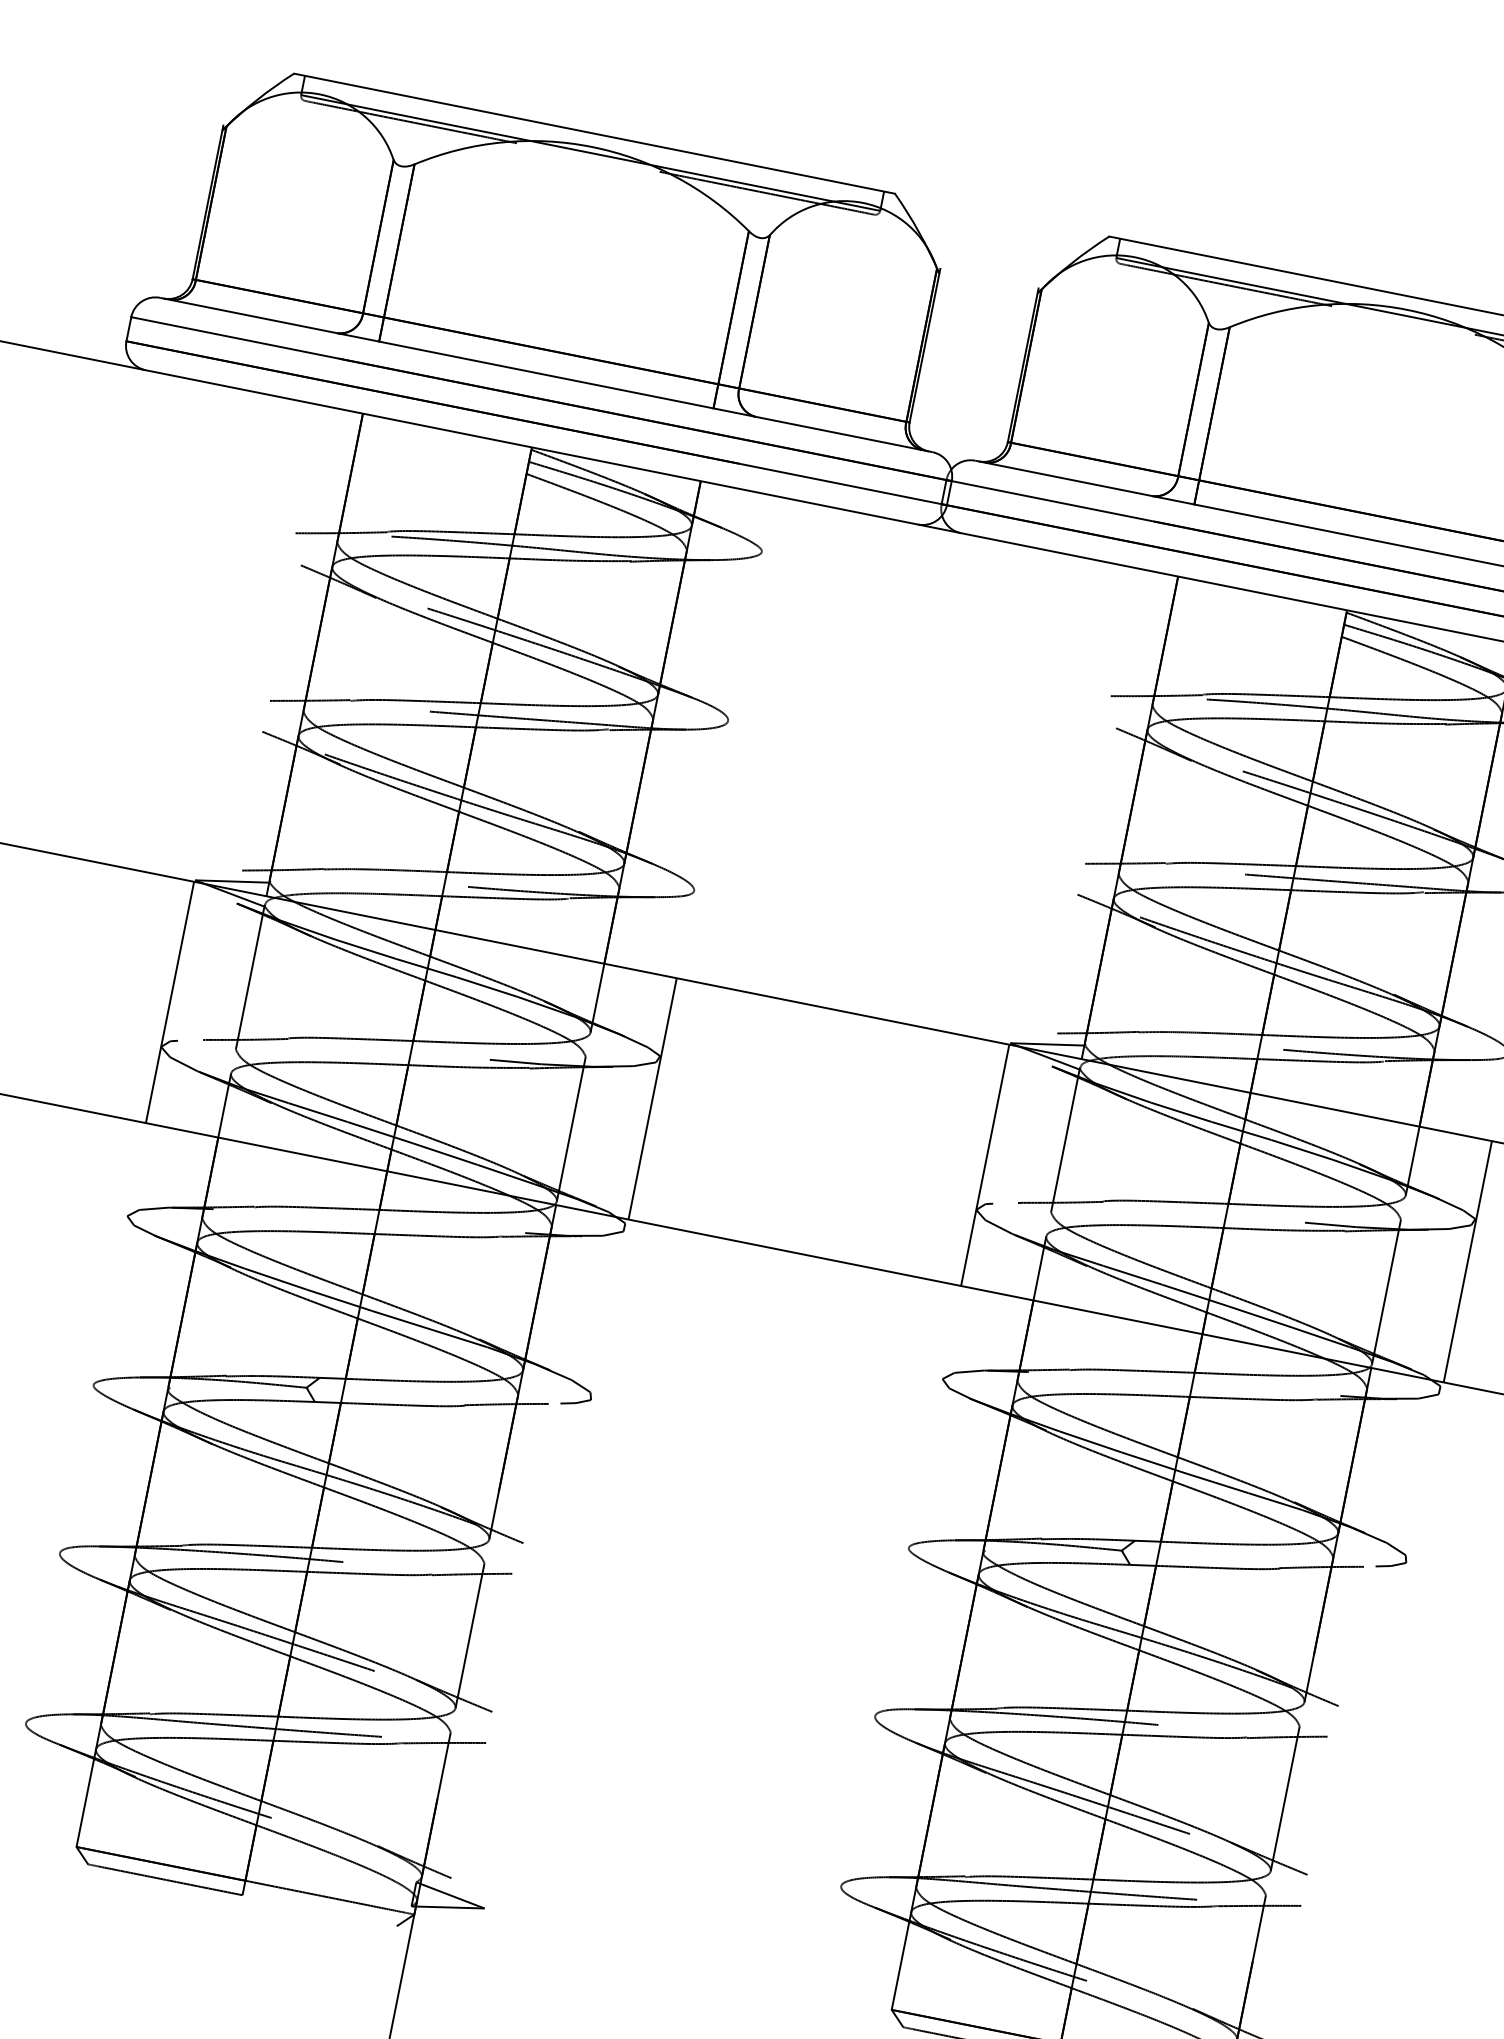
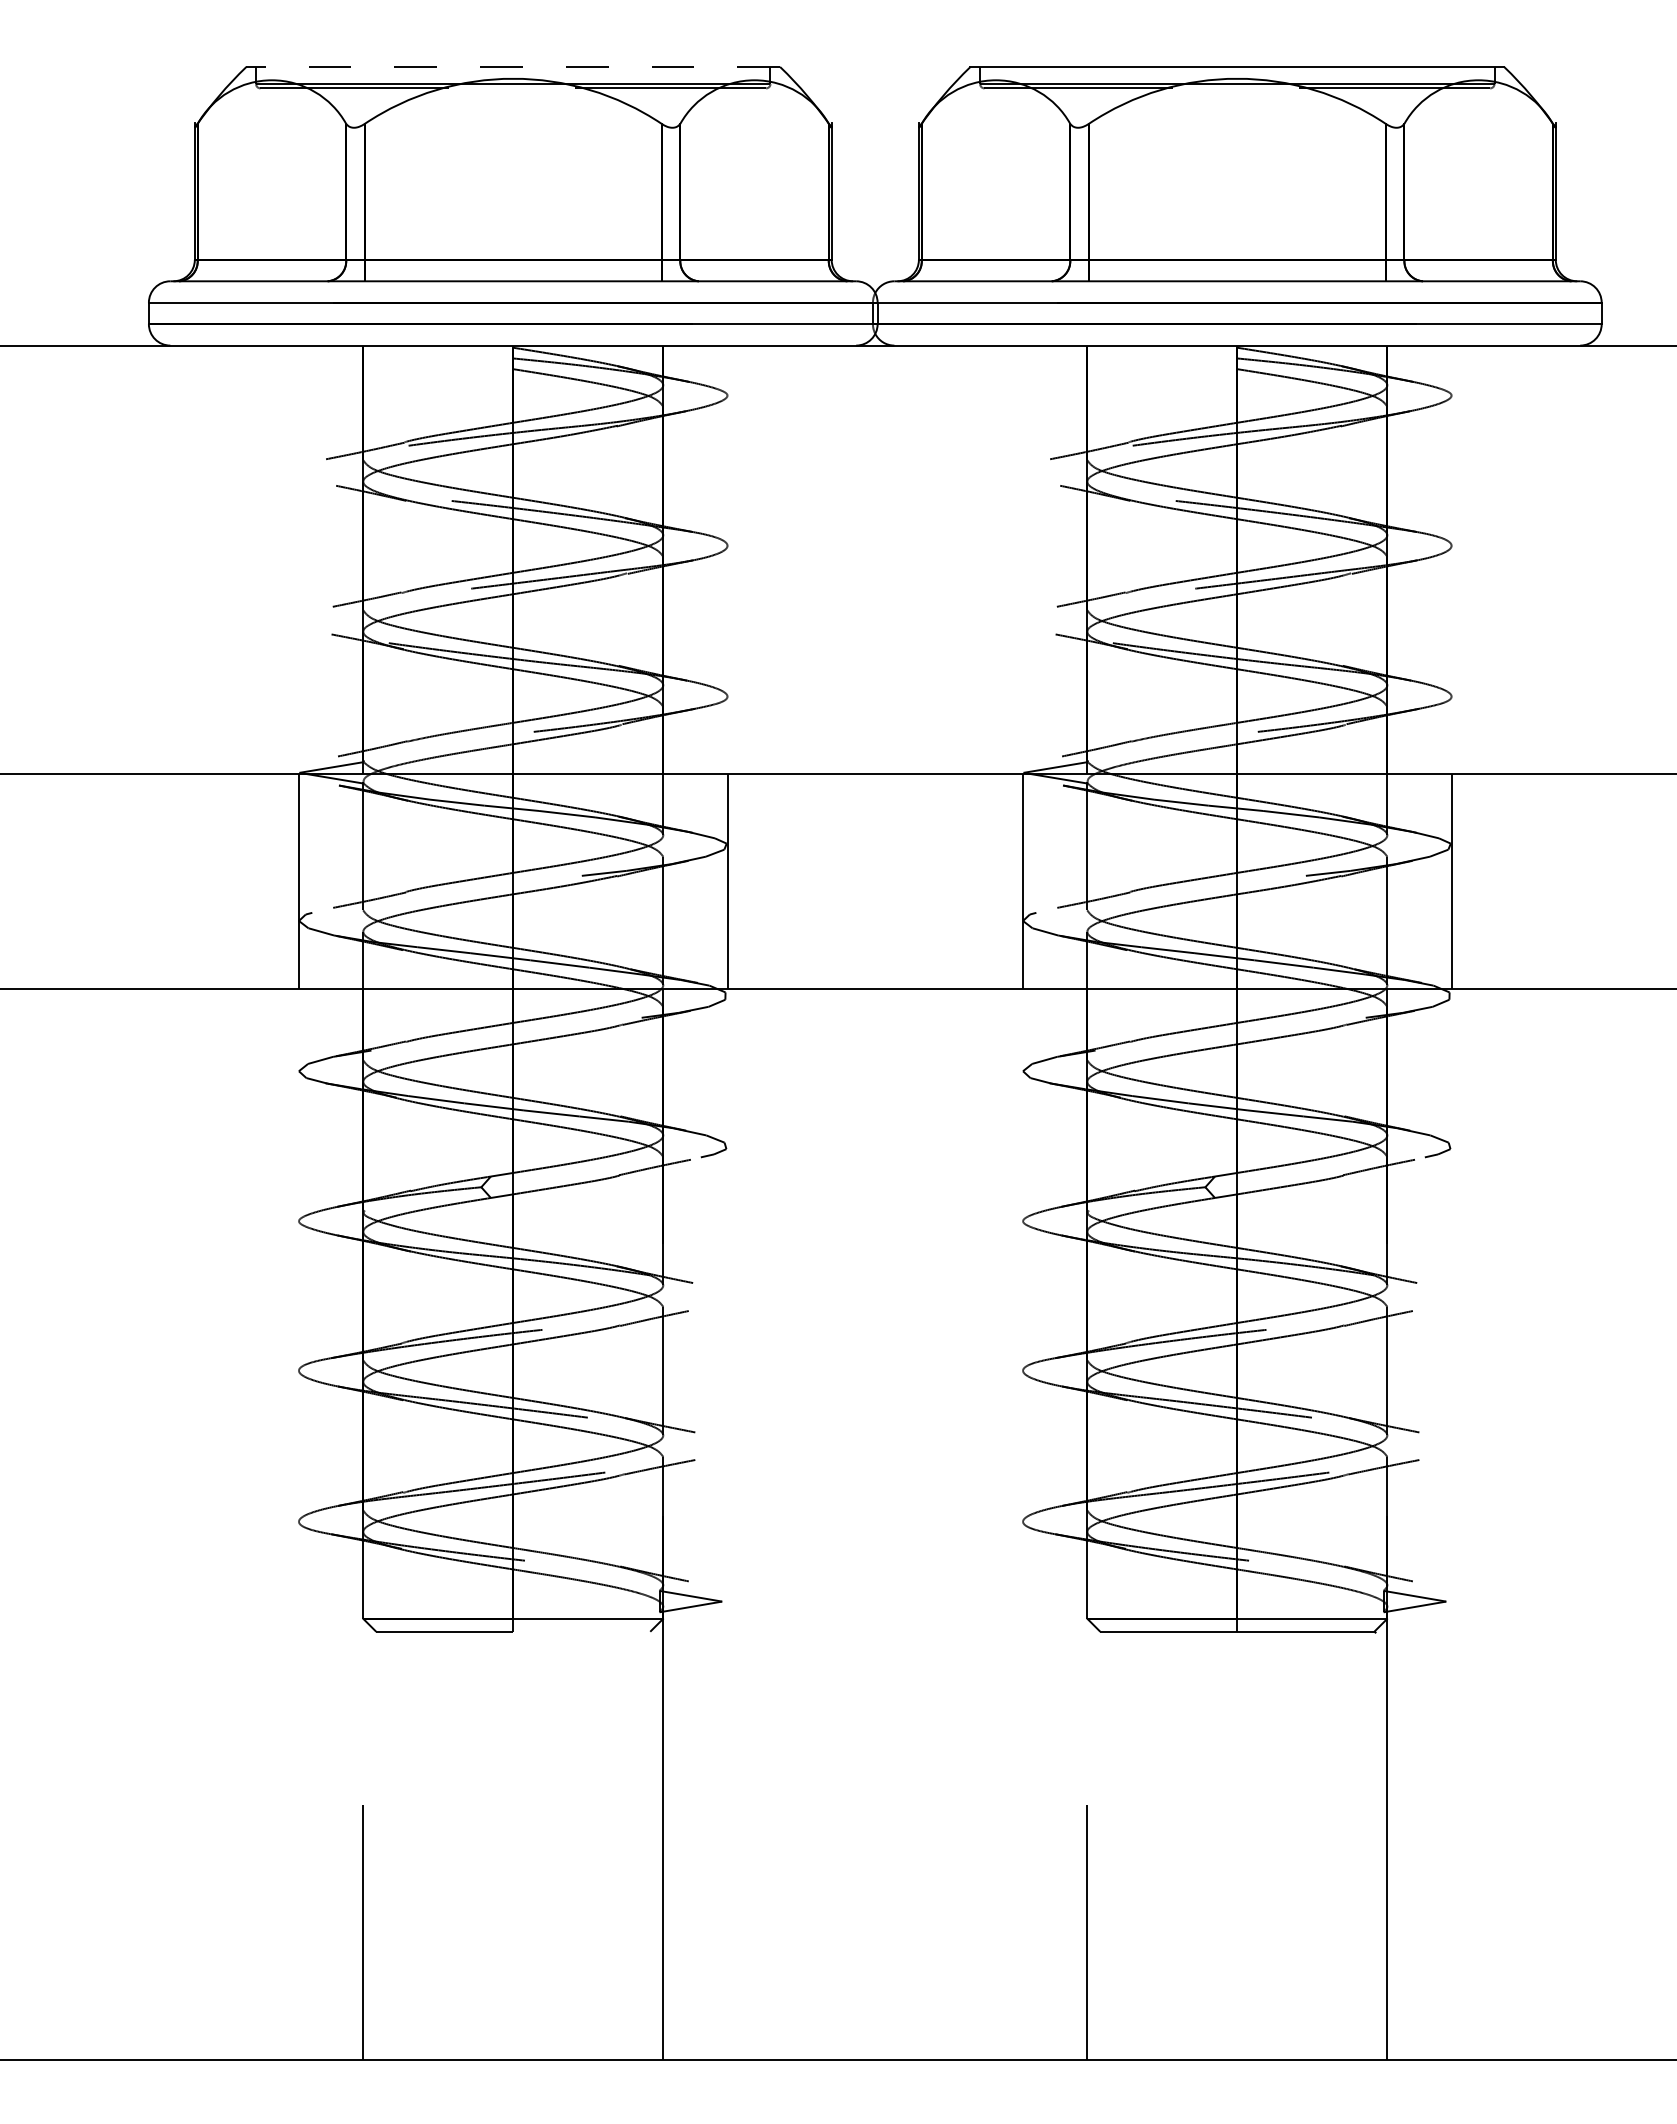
line: (594, 133) -> (513, 66), solid -> dashed

